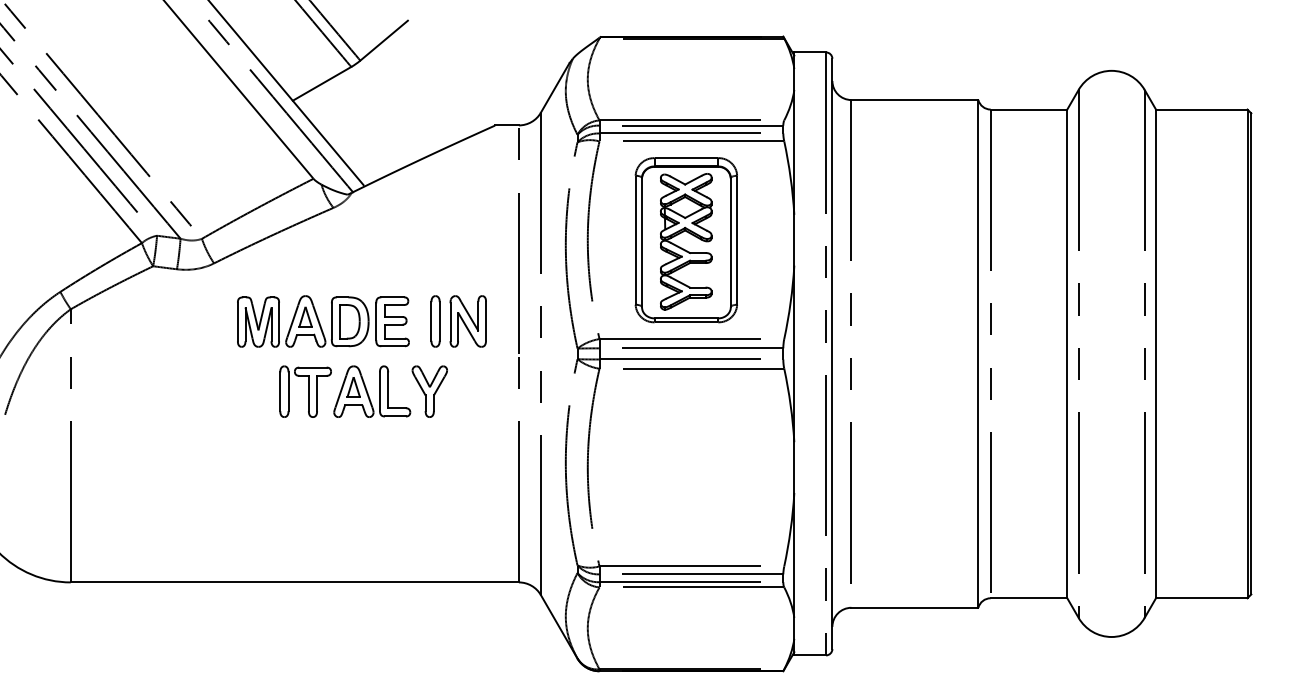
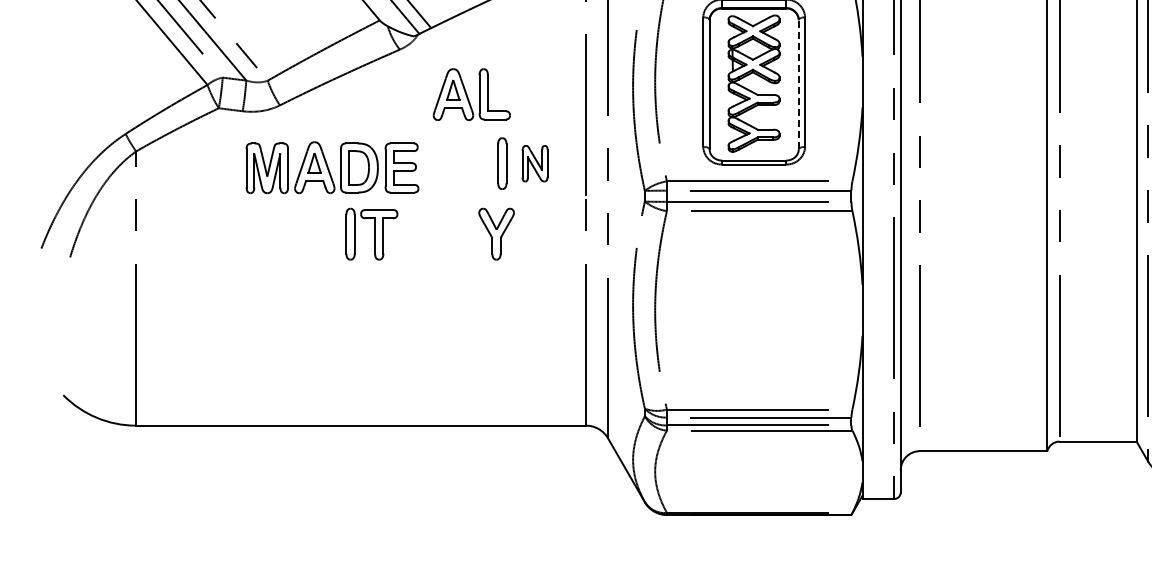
line: (730, 242) -> (798, 84), solid -> dashed
part: (323, 321) -> (332, 167), moved
part: (467, 321) -> (534, 163), size x0.7
part: (372, 391) -> (472, 94), moved

